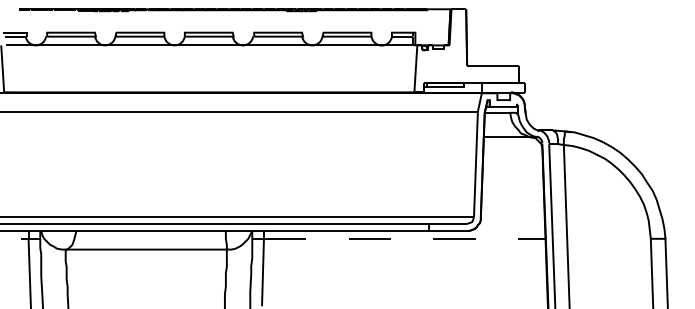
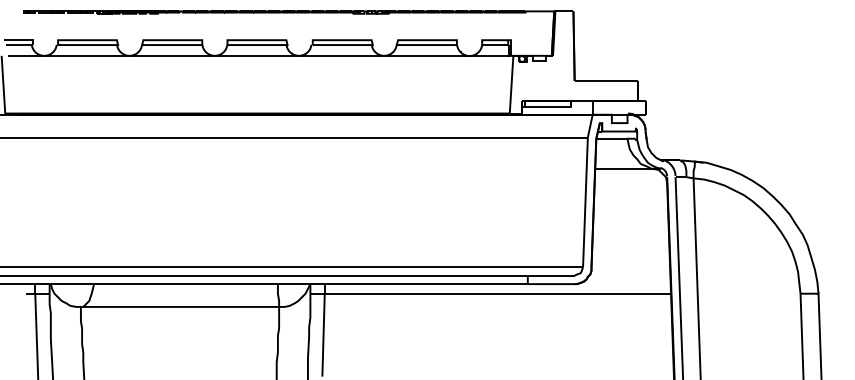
line: (404, 238) -> (497, 293), dashed -> solid

